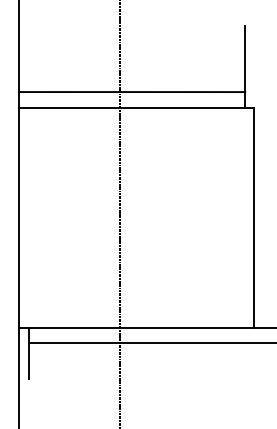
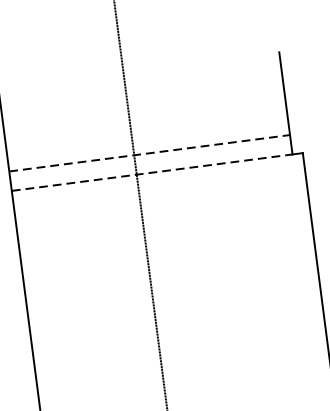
line: (132, 92) -> (150, 153), solid -> dashed
line: (132, 107) -> (152, 172), solid -> dashed

